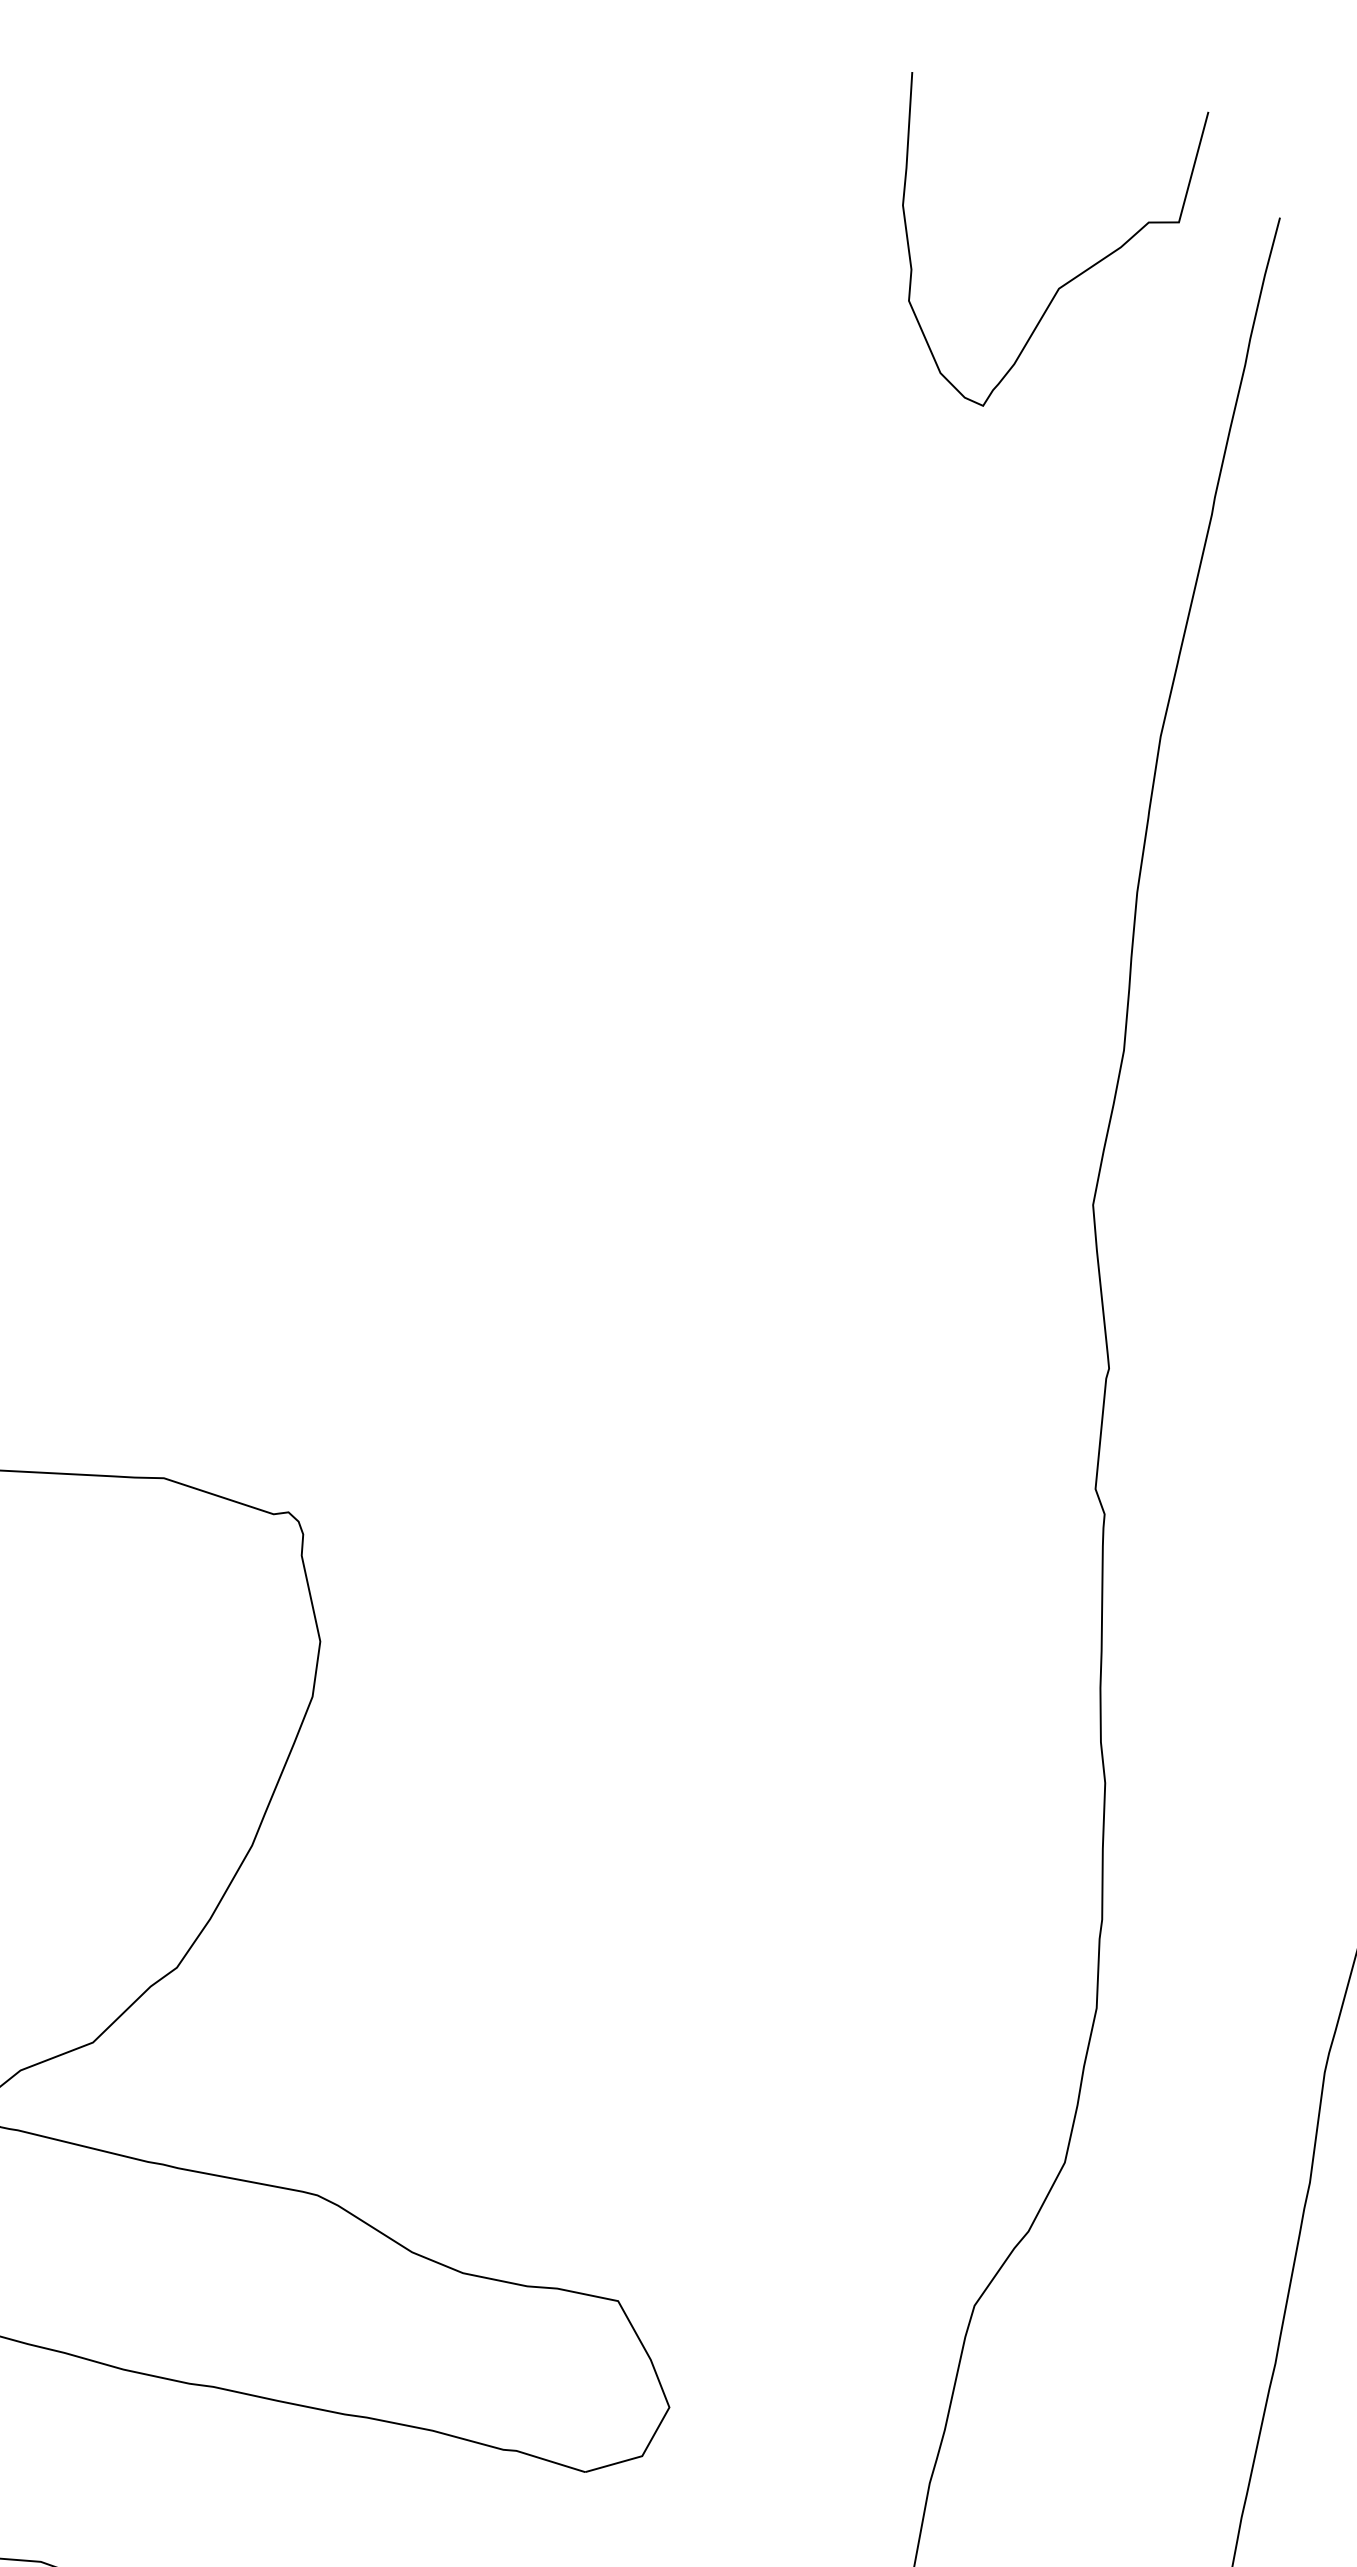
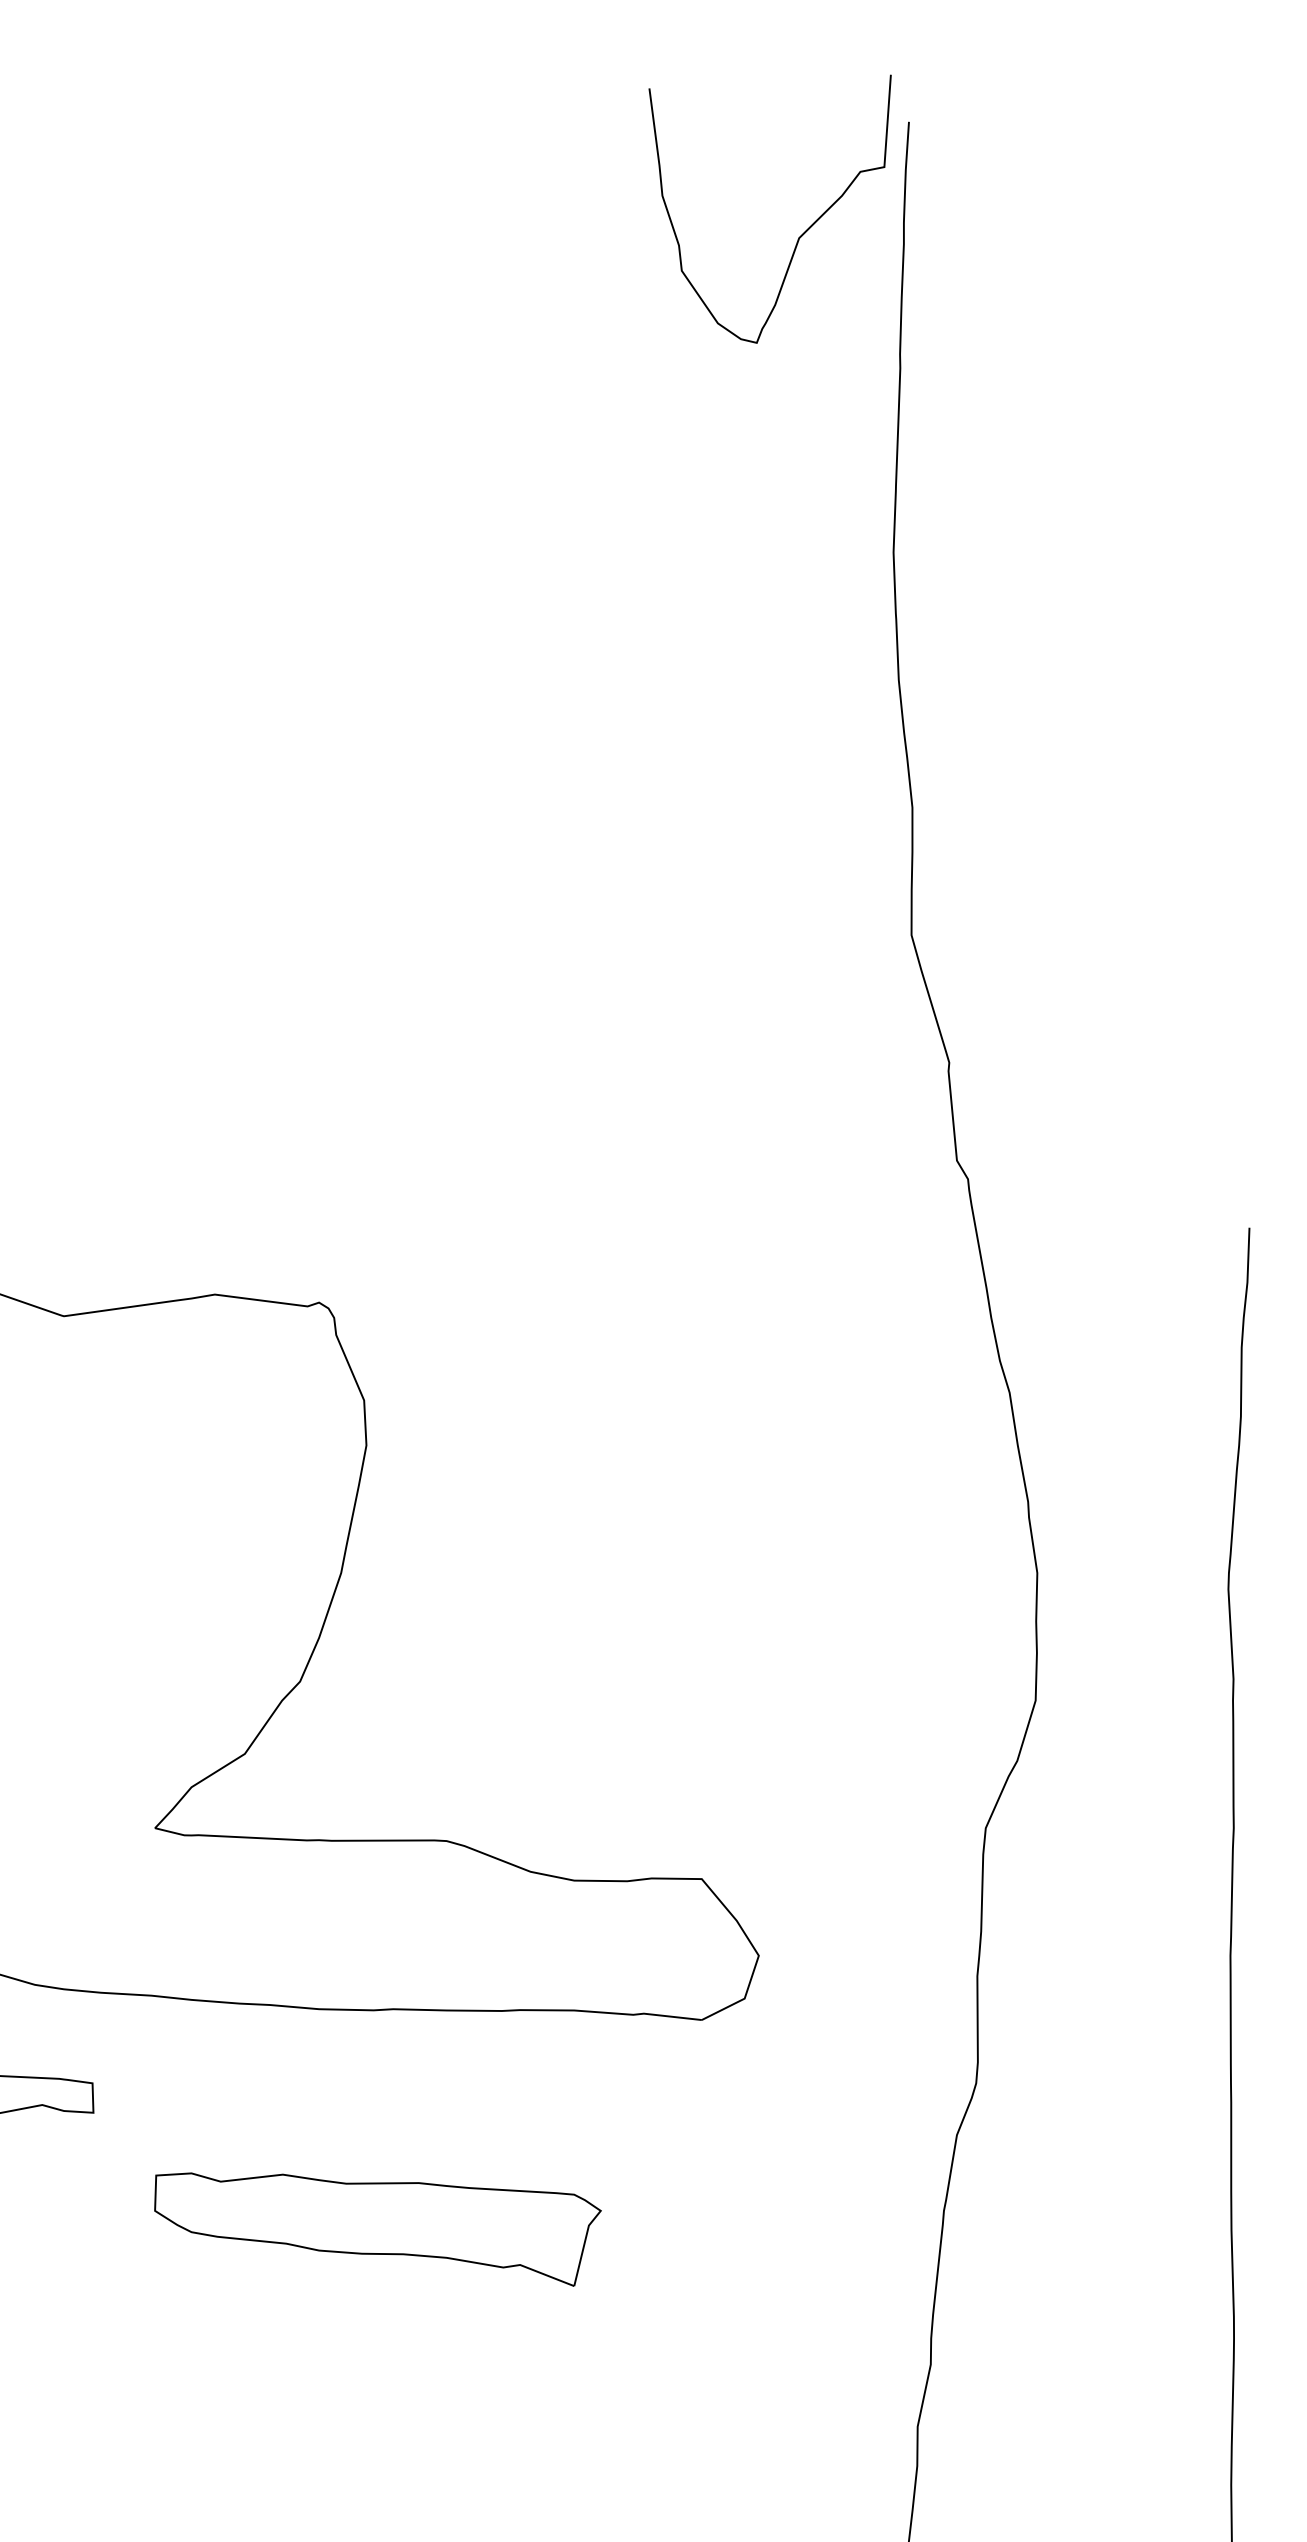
curve: (1058, 287) -> (798, 237), moved

